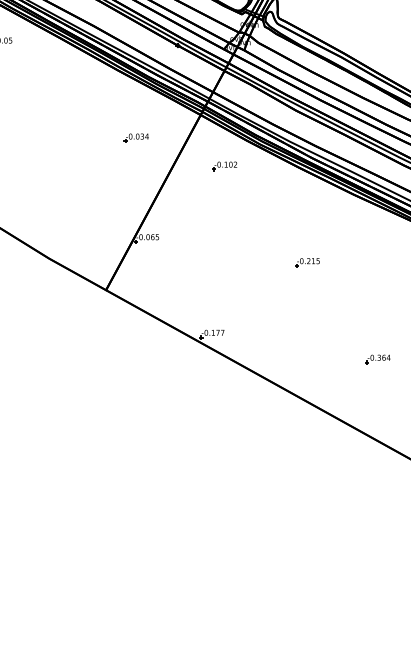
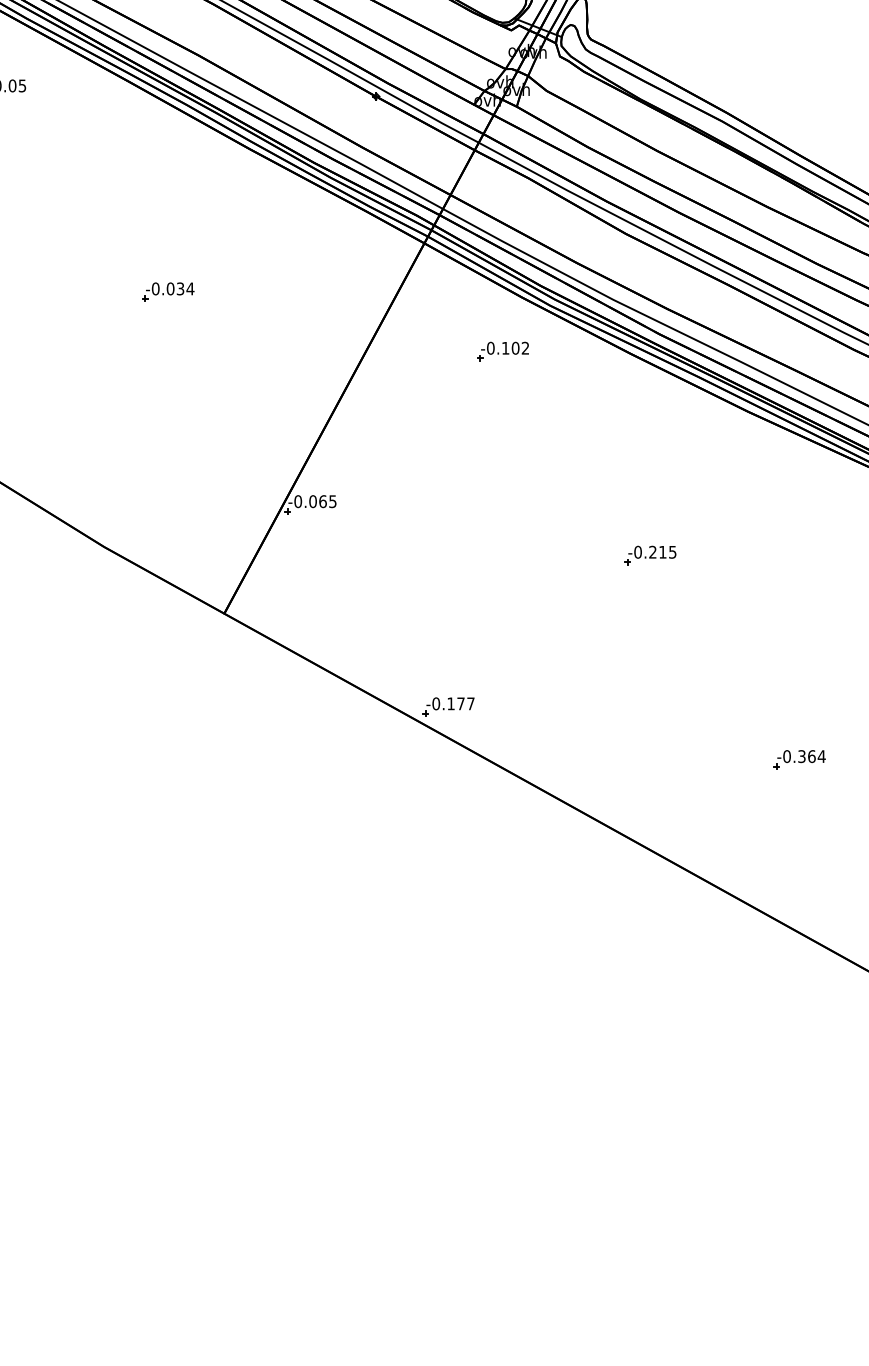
part: (135, 137) -> (165, 290), moved
part: (224, 166) -> (502, 352), moved

